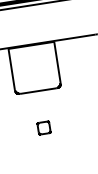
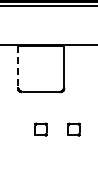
line: (12, 69) -> (18, 66), solid -> dashed
part: (76, 122) -> (73, 129), added

